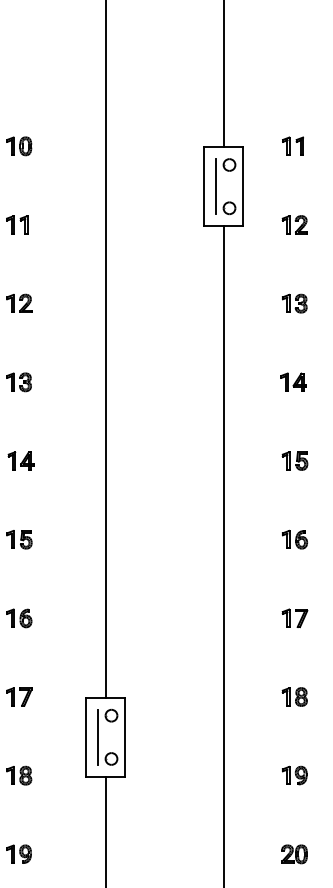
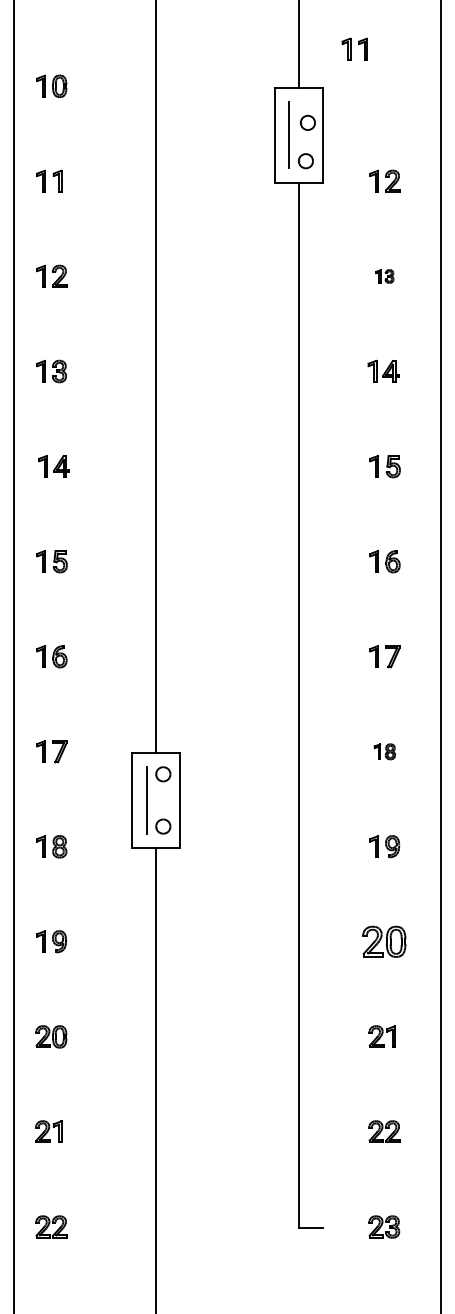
part: (292, 145) -> (354, 48), moved
part: (229, 164) -> (307, 122), moved
part: (294, 303) -> (384, 276), size x0.6
part: (294, 696) -> (384, 751), size x0.7
part: (294, 854) -> (384, 941), size x1.4

